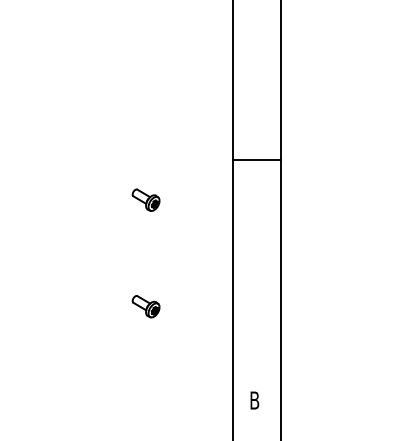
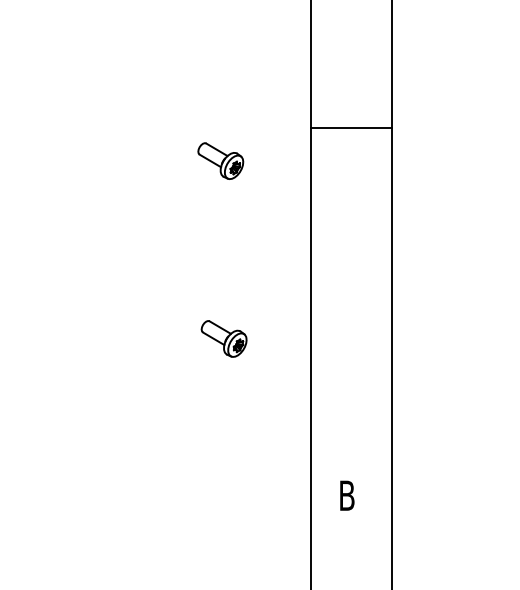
line: (256, 160) -> (350, 128), moved
part: (145, 199) -> (219, 159), moved
part: (145, 306) -> (223, 338), moved

